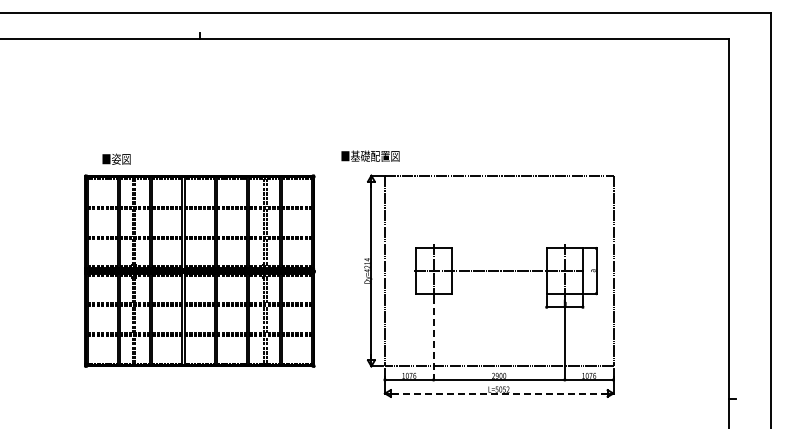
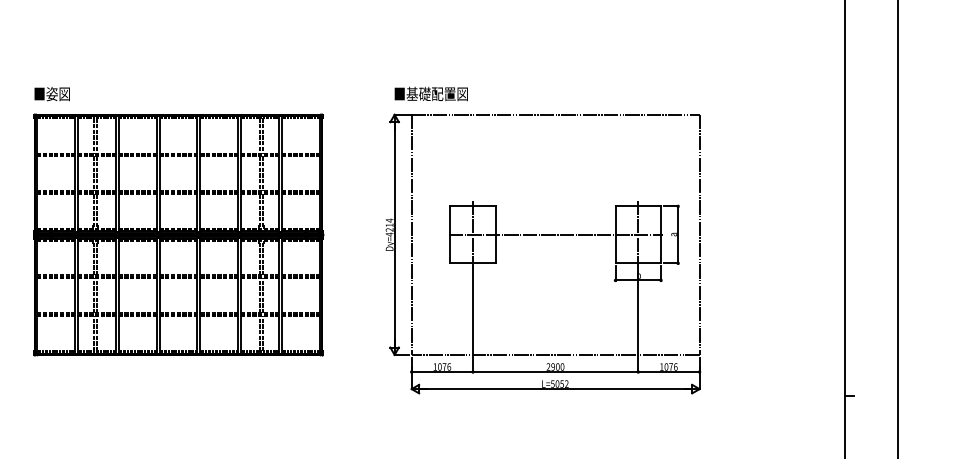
text: (370, 155) -> (431, 93), moved
text: (116, 158) -> (52, 93), moved
line: (433, 339) -> (472, 321), dashed -> solid
line: (499, 393) -> (555, 389), dashed -> solid

